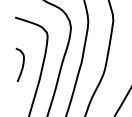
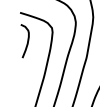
curve: (22, 64) -> (27, 40), moved

